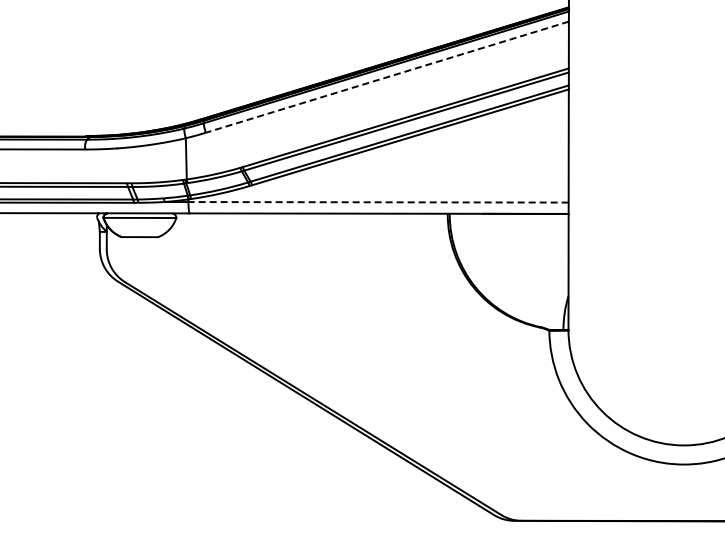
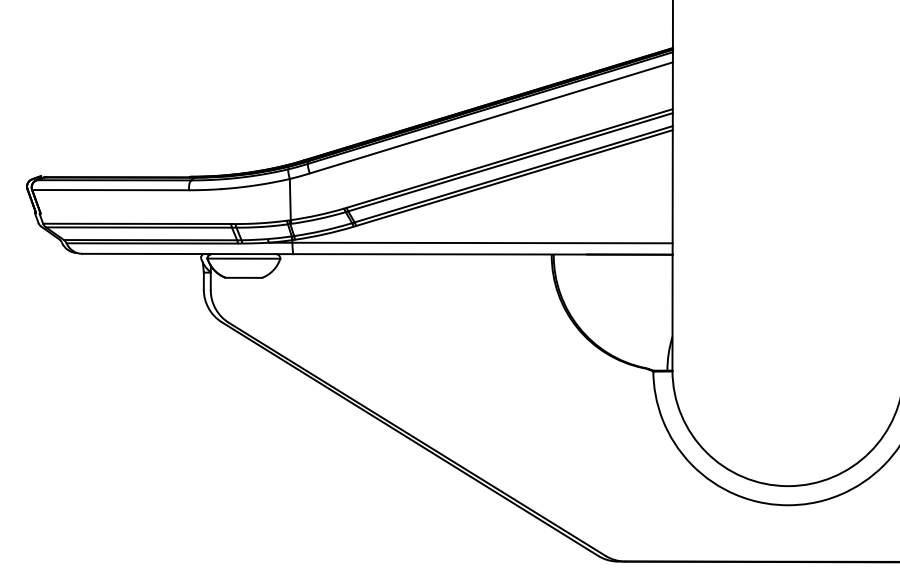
line: (387, 76) -> (491, 117), dashed -> solid
line: (378, 202) -> (482, 243), dashed -> solid

